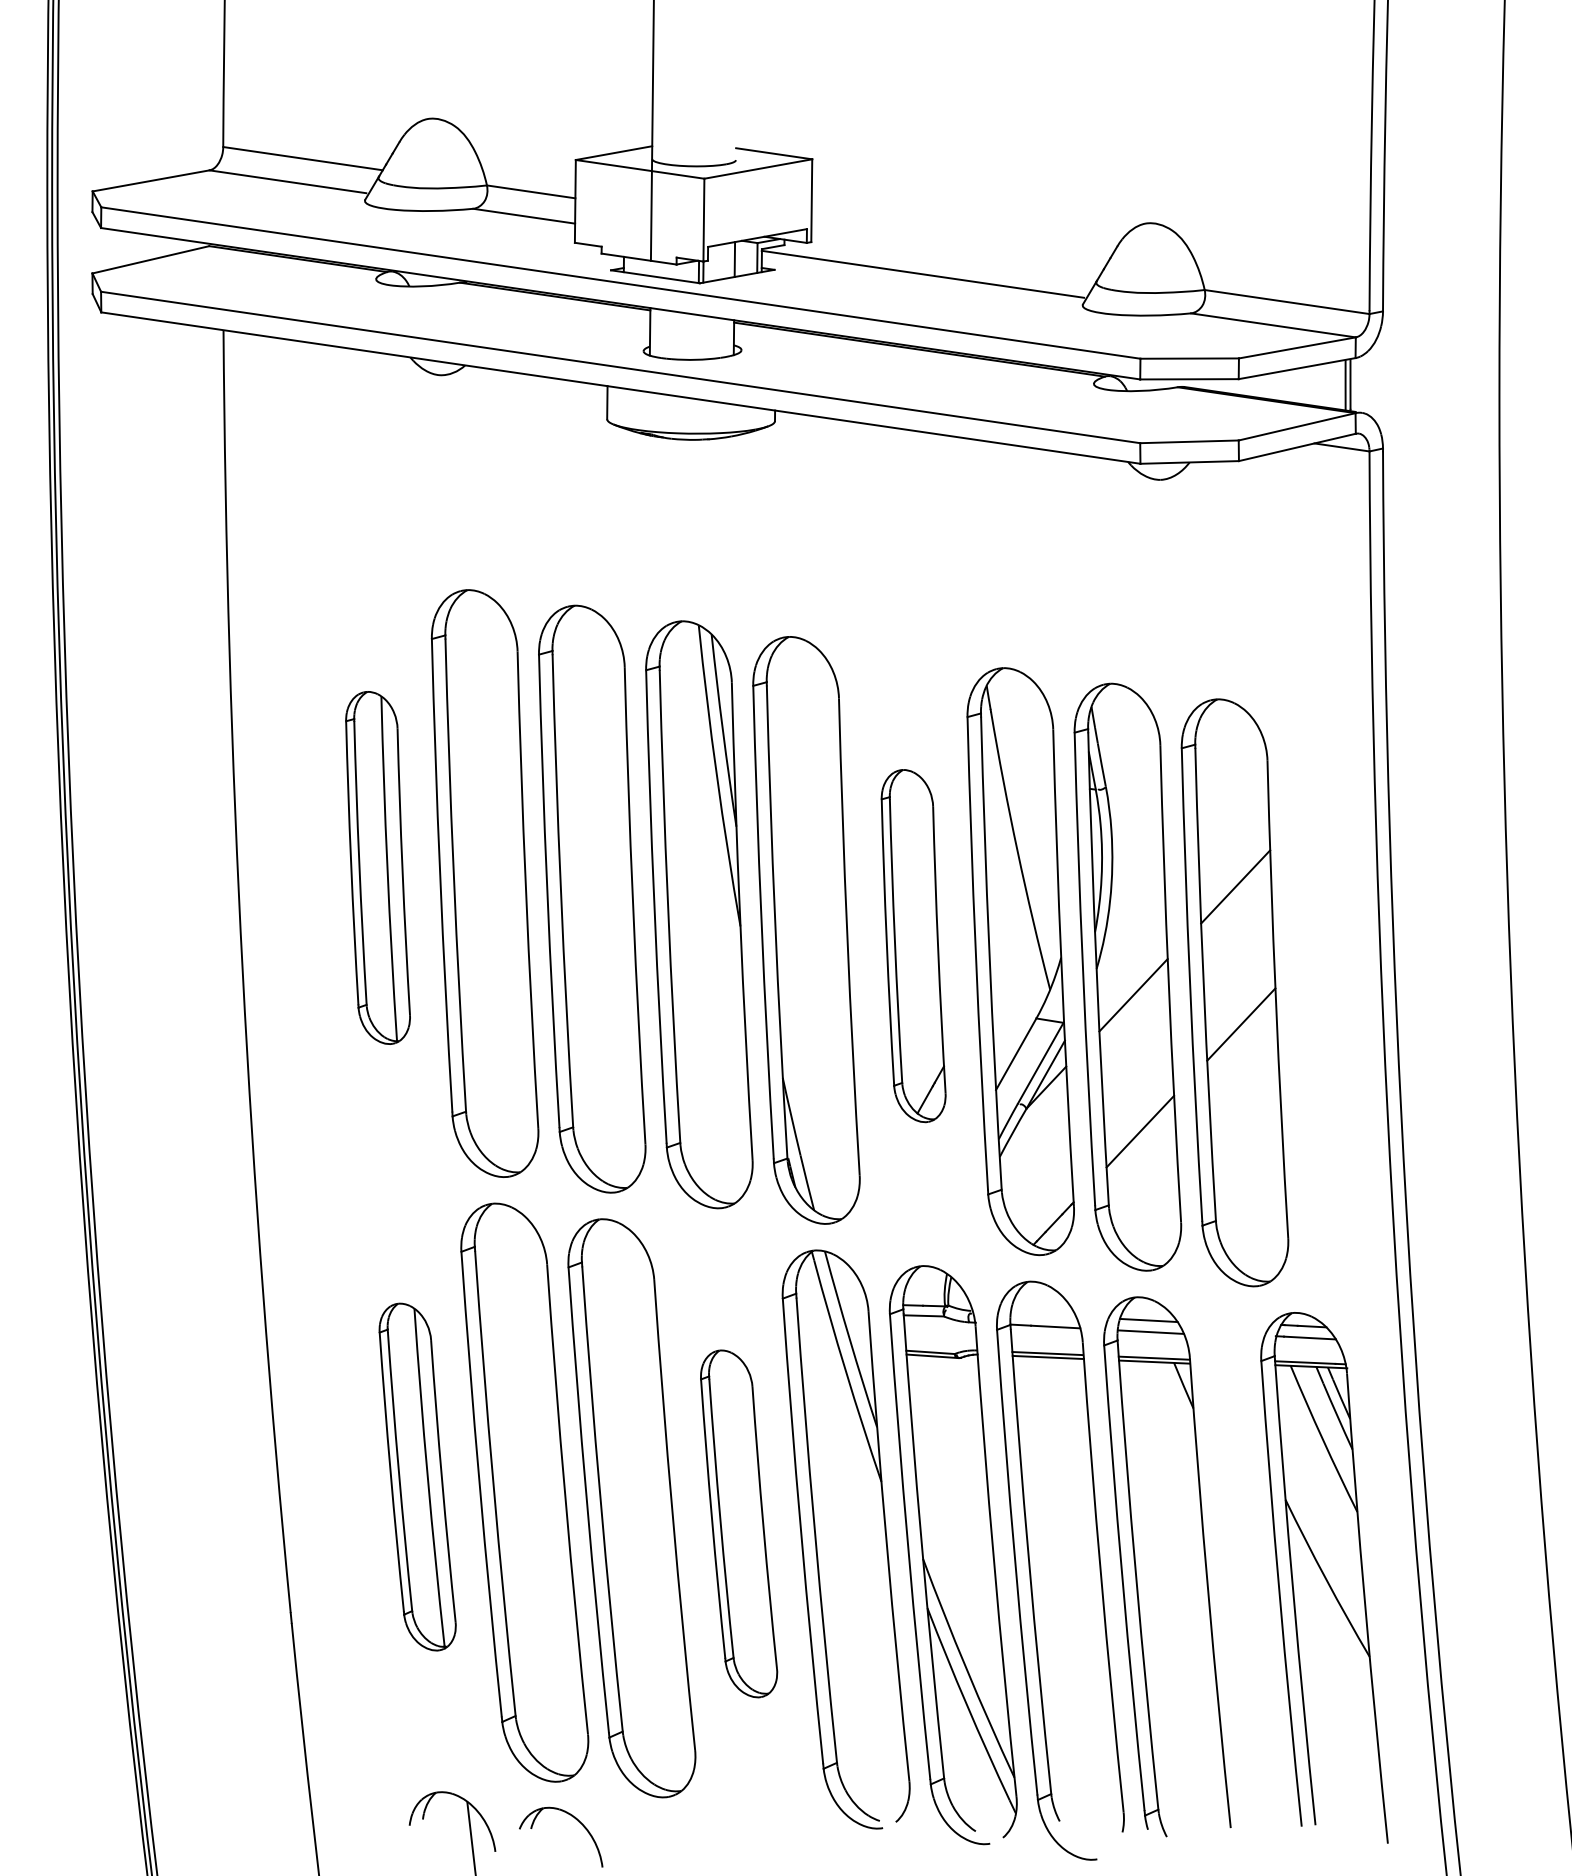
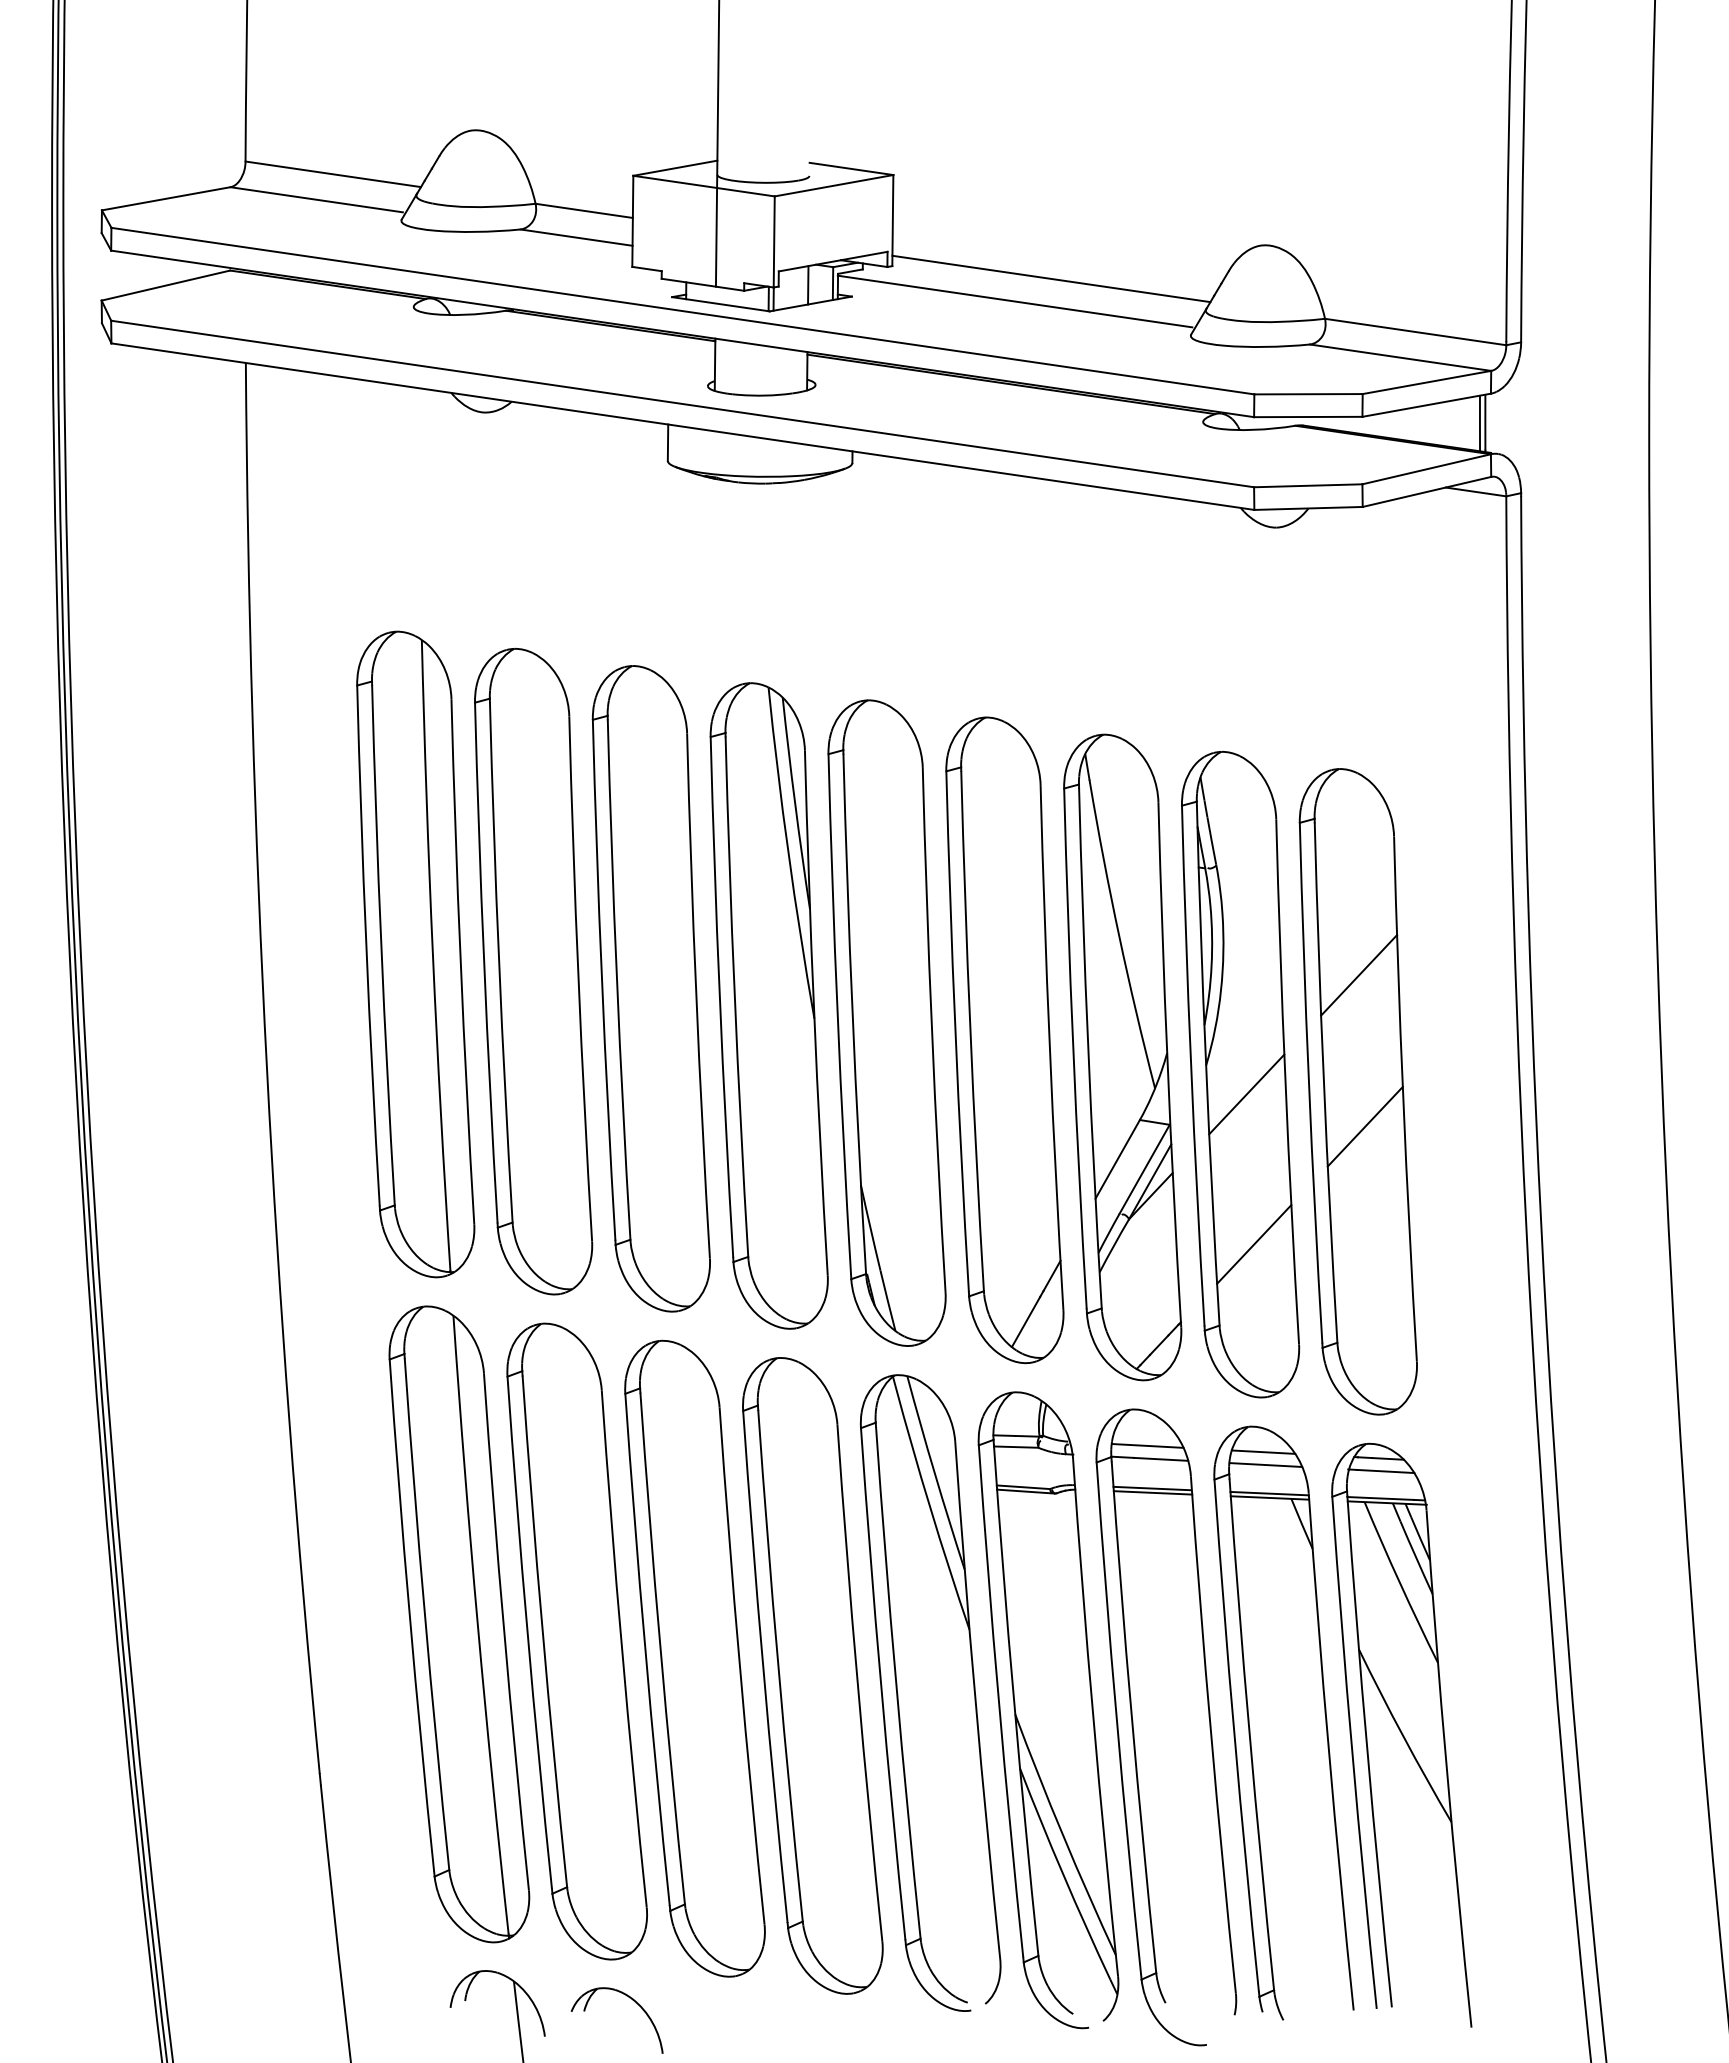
line: (956, 253) -> (1051, 278), added
part: (377, 867) -> (415, 954), size x1.67
part: (913, 946) -> (1004, 1040), size x1.67
line: (1043, 1314) -> (1147, 1445), added
part: (417, 1477) -> (459, 1624), size x1.67
part: (738, 1523) -> (812, 1675), size x1.67
part: (1324, 1577) -> (1401, 1734), moved

